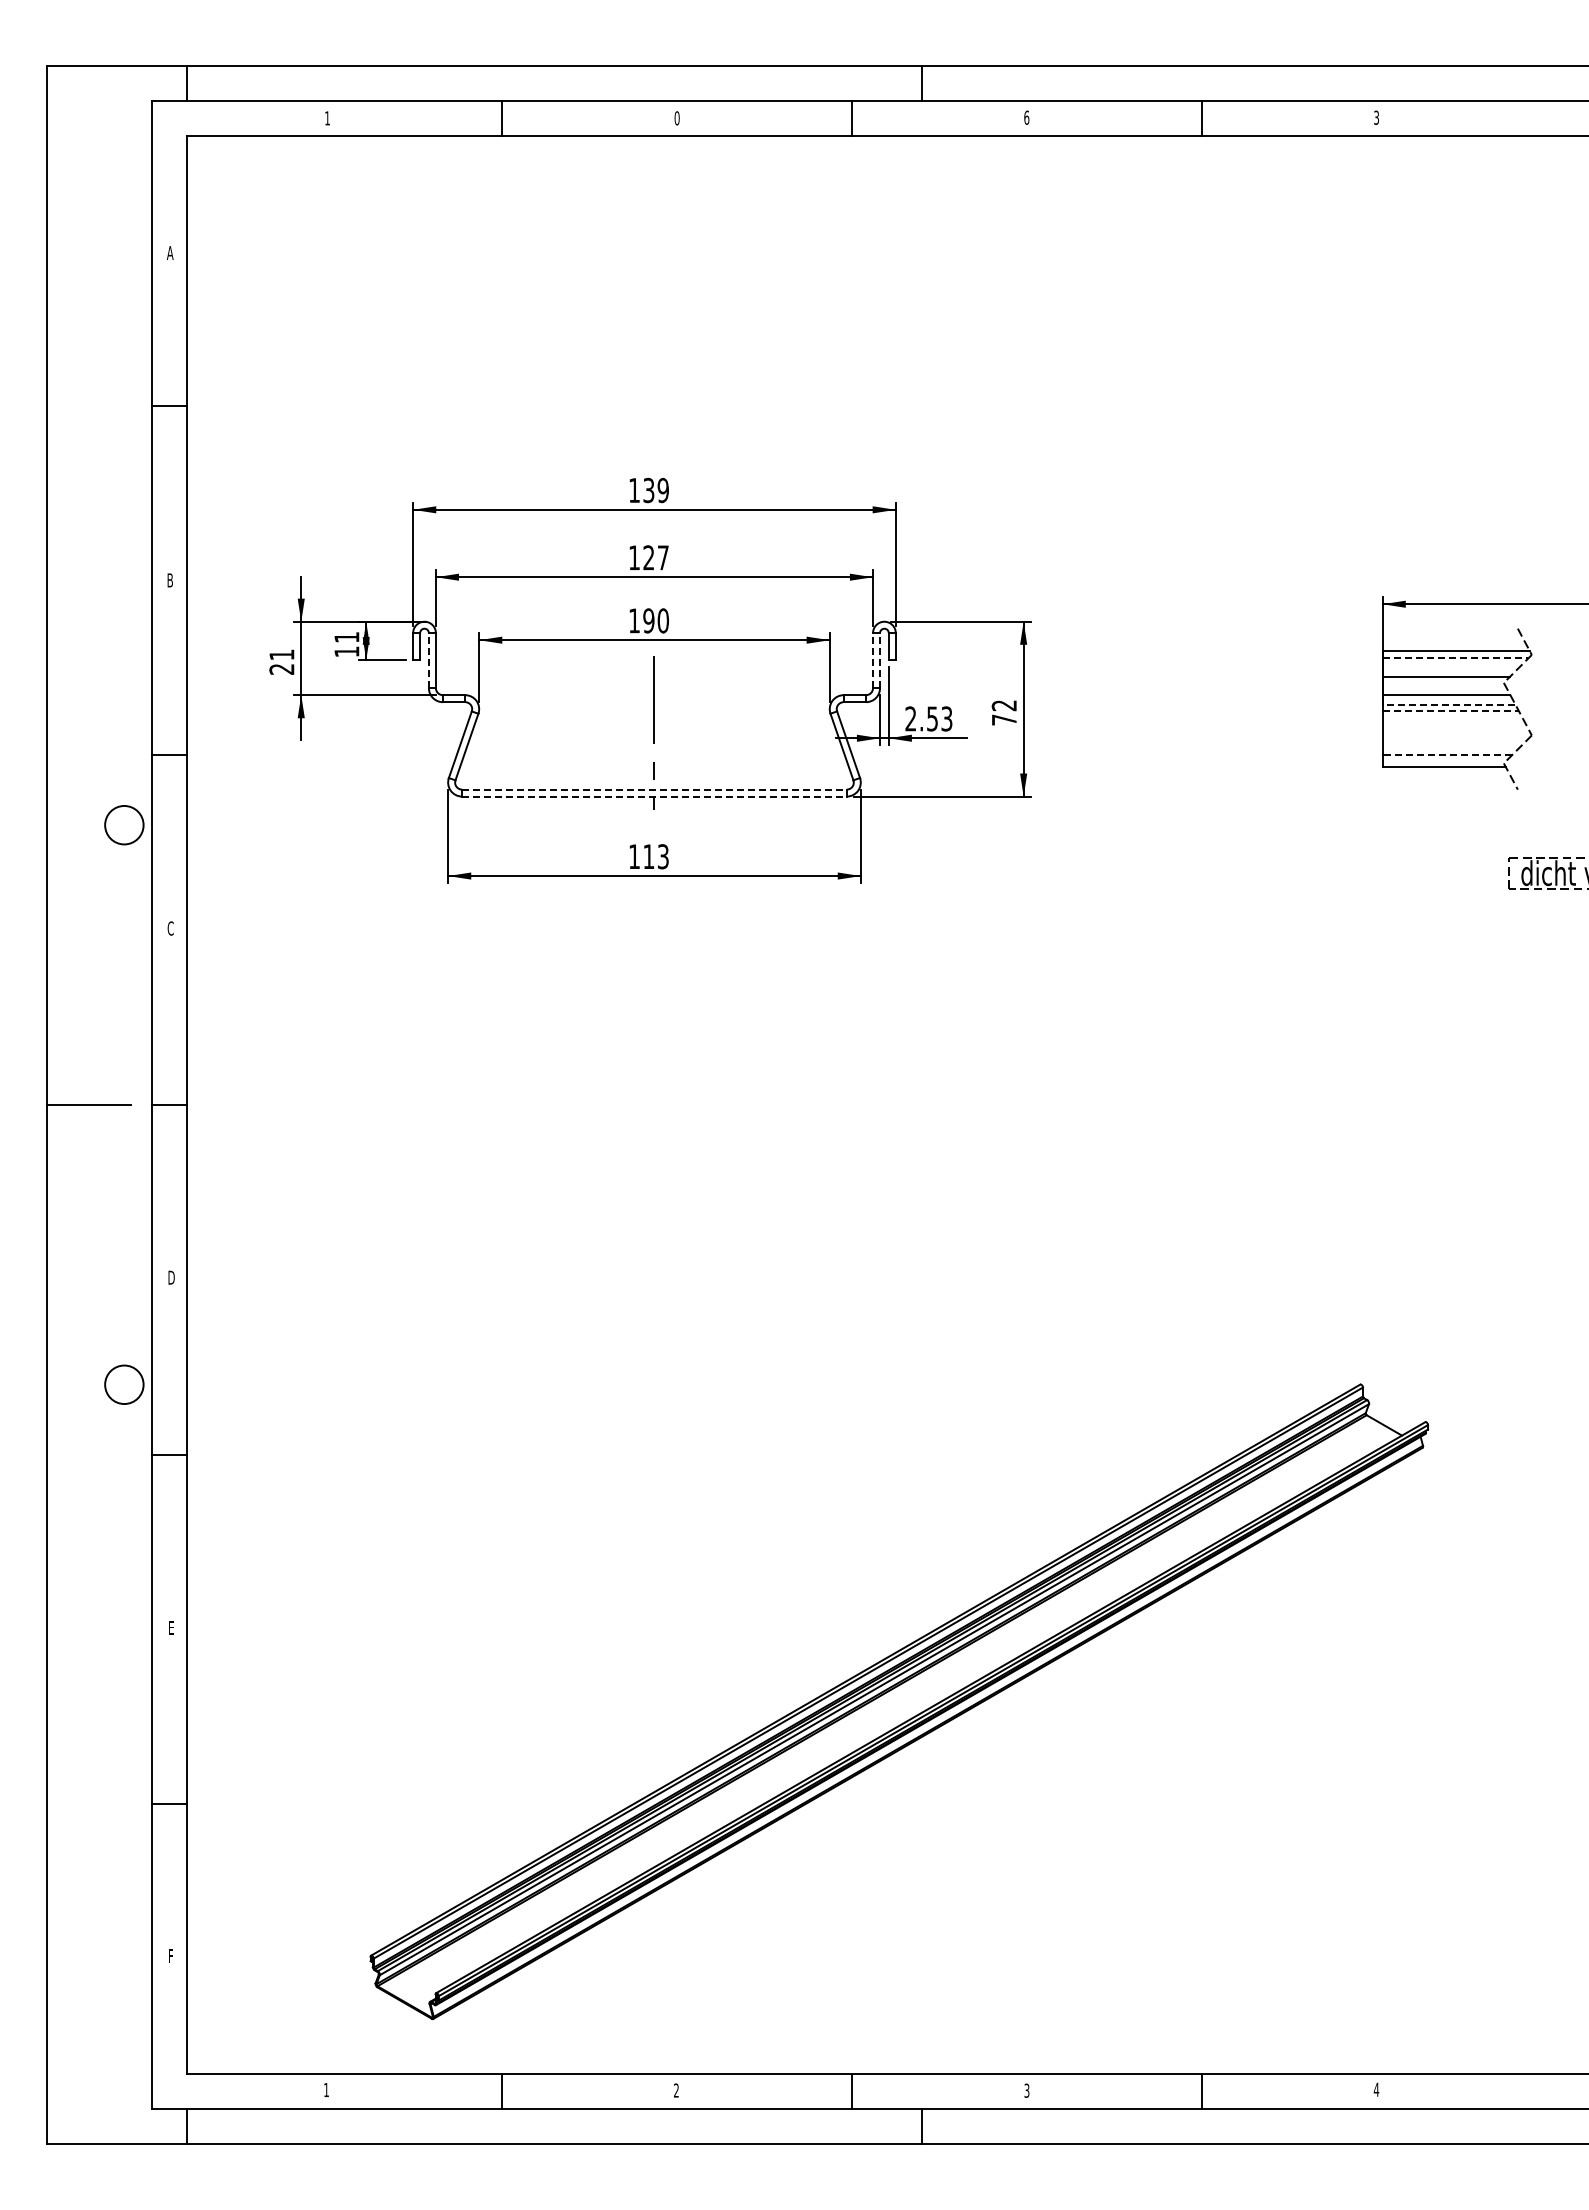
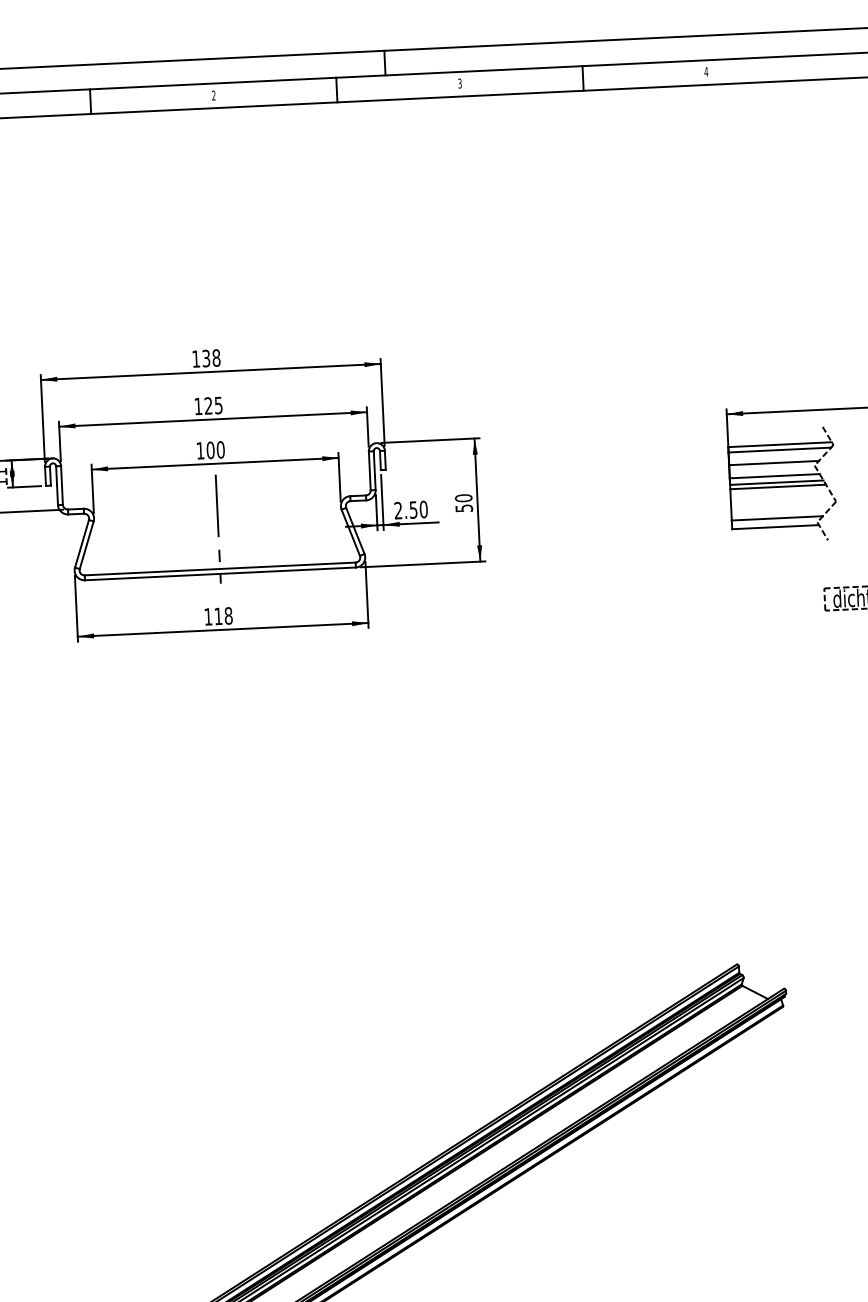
text: (1026, 117) -> (459, 83), 6 -> 3
text: (1376, 117) -> (706, 71), 3 -> 4
text: (676, 118) -> (213, 95), 0 -> 2
text: (662, 490) -> (215, 358), 139 -> 138
text: (663, 557) -> (218, 405), 127 -> 125
text: (648, 620) -> (210, 450), 190 -> 100
line: (1455, 658) -> (779, 450), dashed -> solid
line: (428, 660) -> (56, 485), dashed -> solid
line: (873, 660) -> (370, 470), dashed -> solid
line: (880, 660) -> (375, 470), dashed -> solid
line: (1448, 704) -> (776, 482), dashed -> solid
line: (1450, 710) -> (778, 486), dashed -> solid
text: (1003, 712) -> (463, 503), 72 -> 50
text: (946, 718) -> (423, 509), 2.53 -> 2.50
line: (1447, 755) -> (777, 518), dashed -> solid
line: (654, 789) -> (220, 568), dashed -> solid
line: (654, 796) -> (220, 573), dashed -> solid
text: (662, 856) -> (228, 615), 113 -> 118

